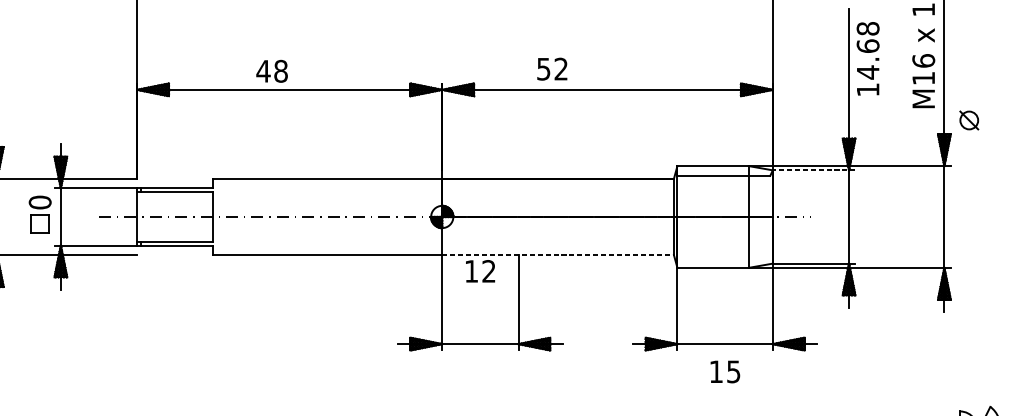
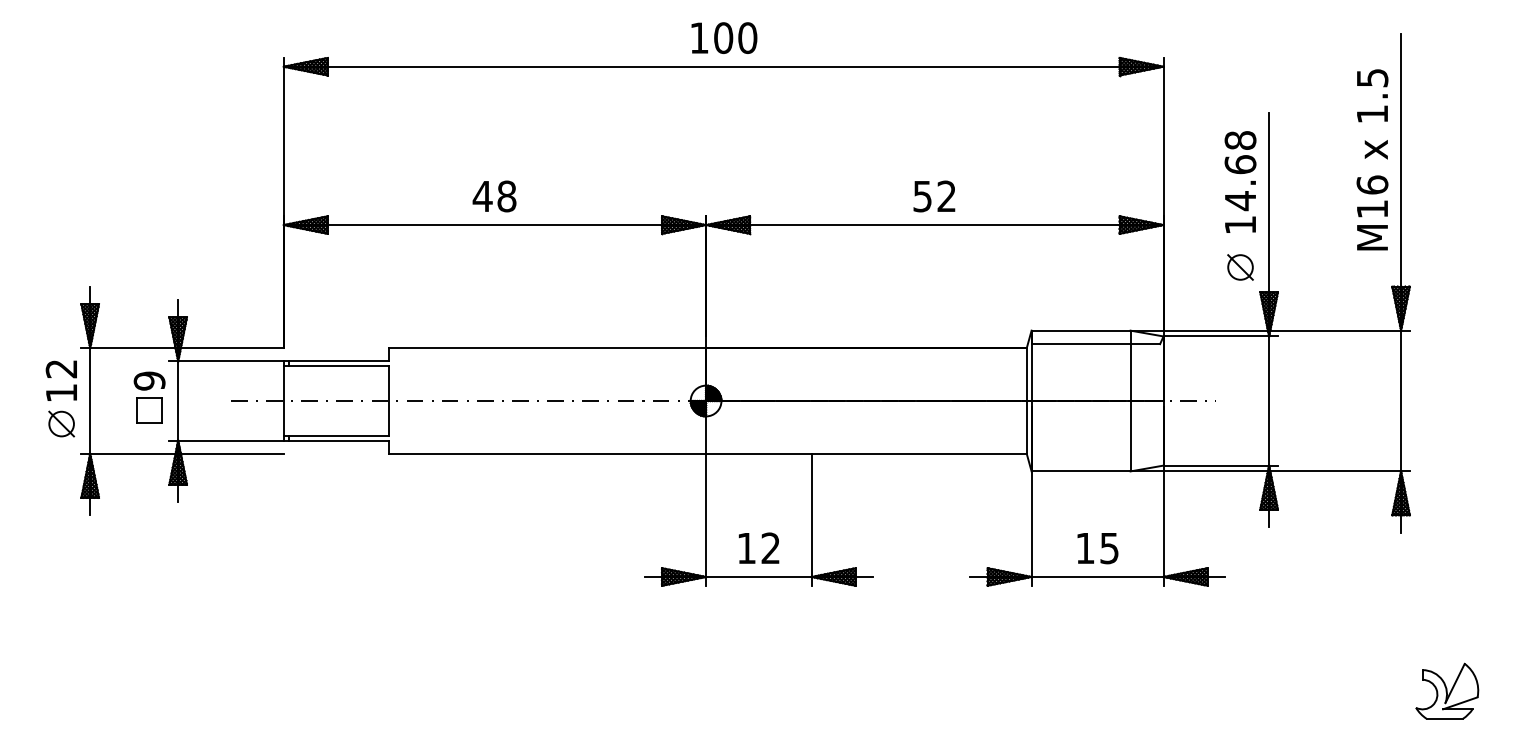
text: (868, 58) -> (1240, 181), moved
text: (552, 69) -> (934, 196), moved
text: (272, 71) -> (494, 196), moved
part: (969, 120) -> (1240, 267), moved
line: (813, 170) -> (1220, 336), dashed -> solid
text: (40, 202) -> (149, 380), 0 -> 9
line: (558, 254) -> (866, 453), dashed -> solid
text: (480, 270) -> (758, 547), moved
text: (725, 371) -> (1097, 548), moved

